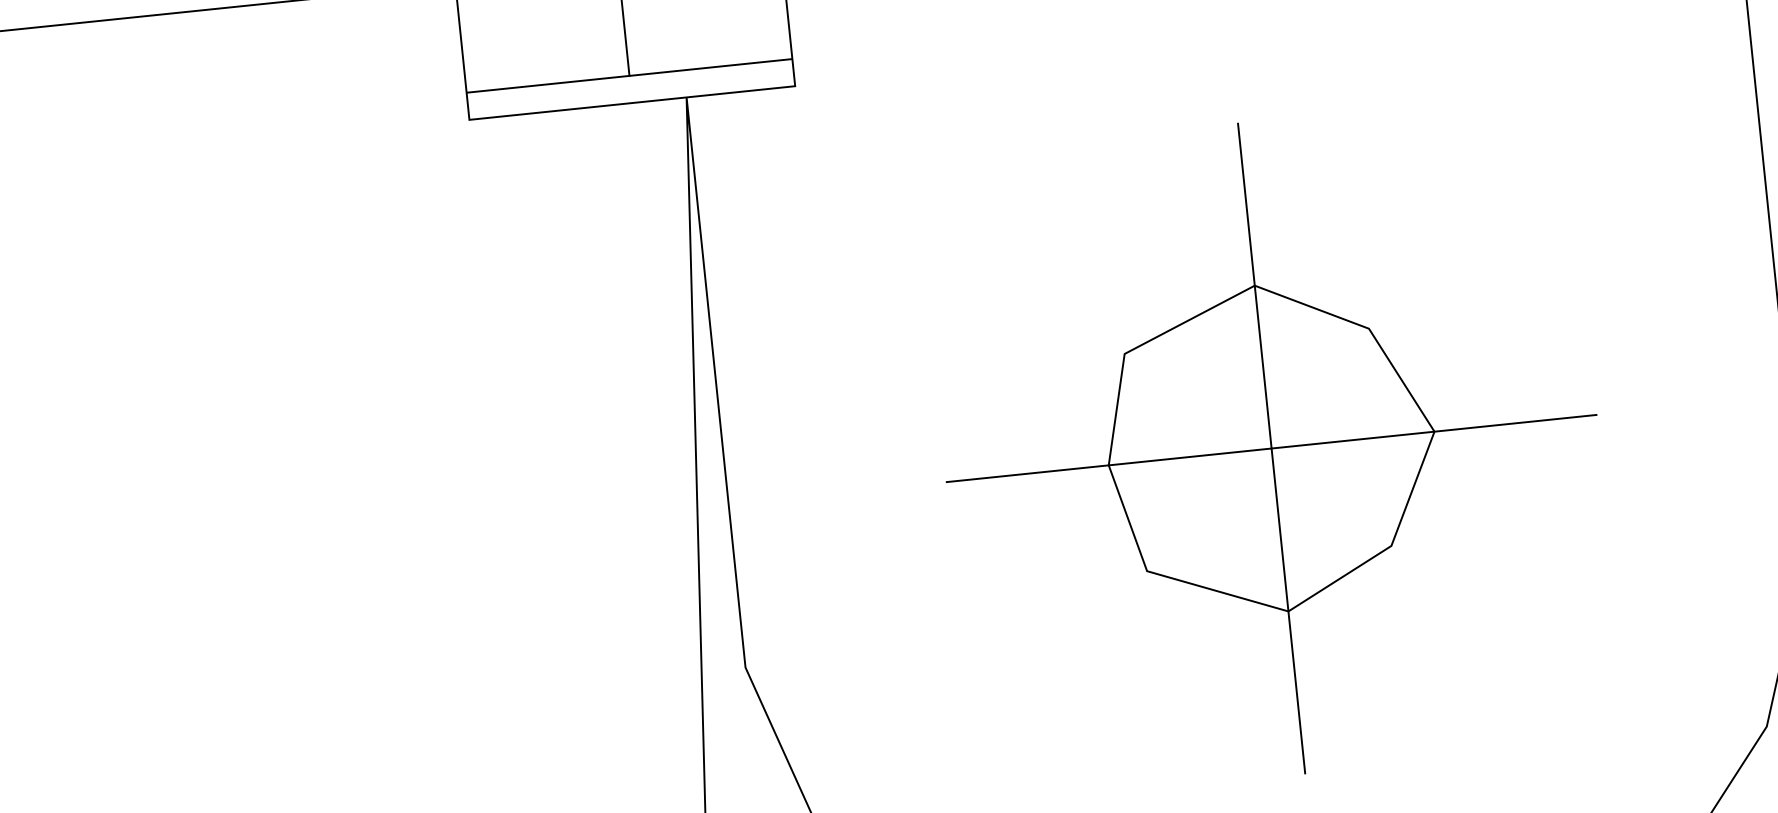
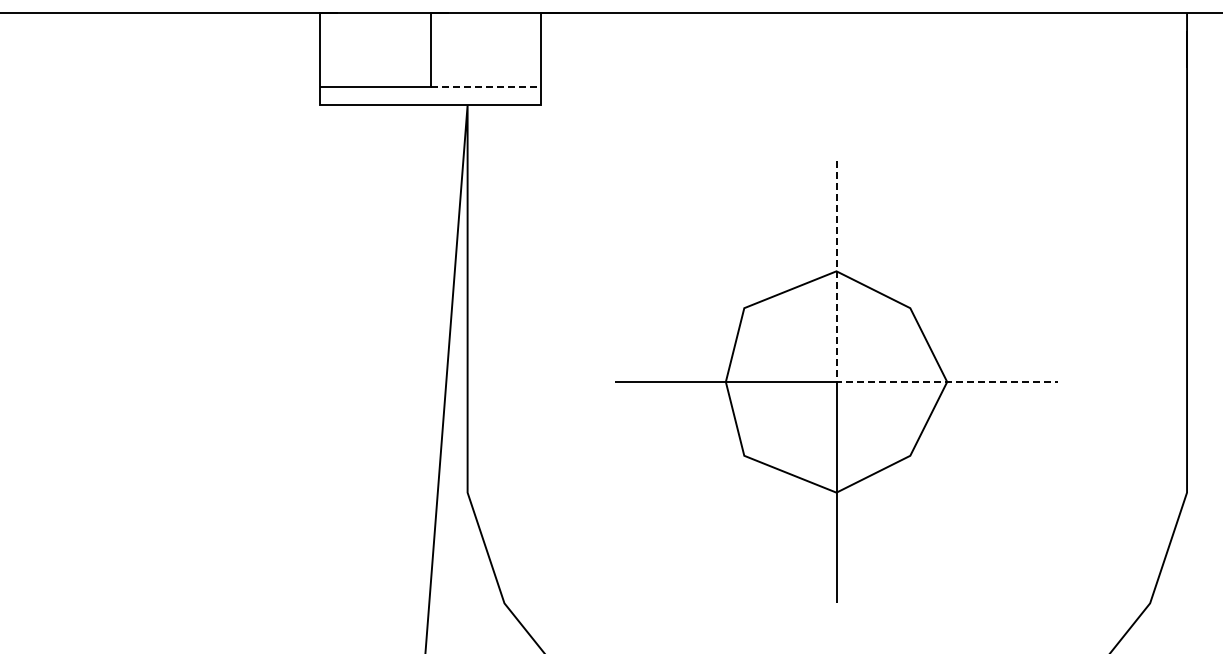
line: (711, 66) -> (486, 86), solid -> dashed
line: (1271, 447) -> (836, 381), solid -> dashed

